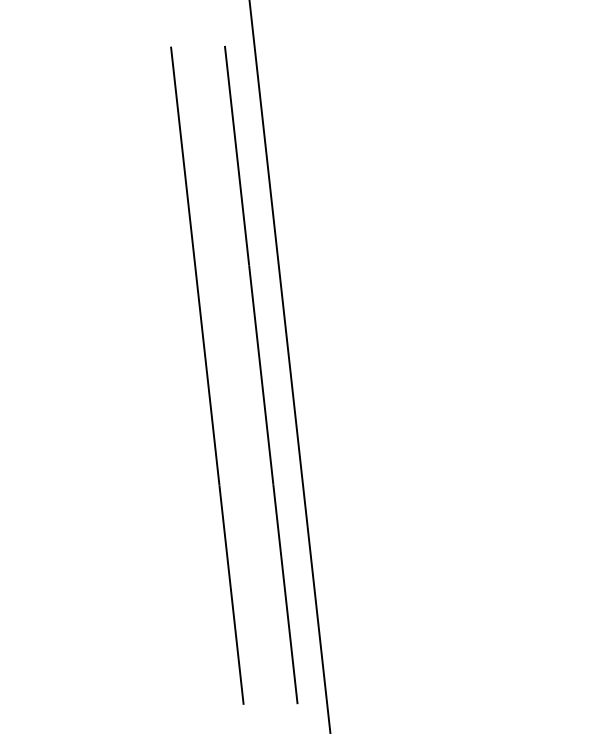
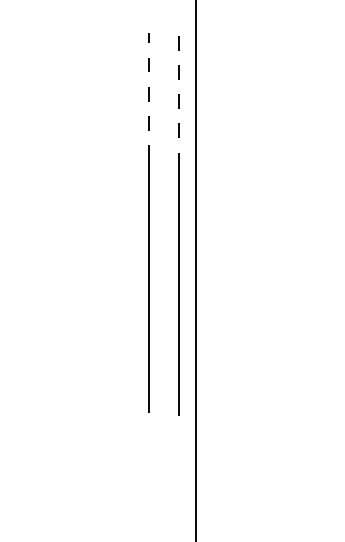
line: (182, 154) -> (148, 95), solid -> dashed
line: (237, 155) -> (179, 99), solid -> dashed

